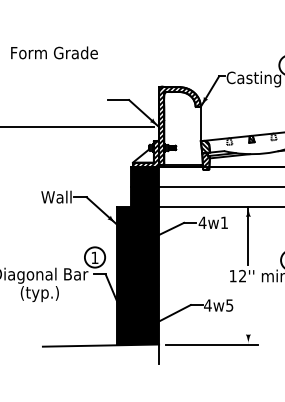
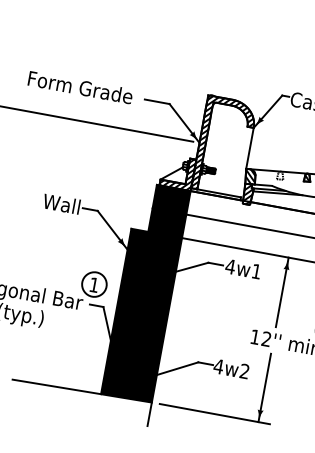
text: (54, 52) -> (80, 87), moved
text: (229, 305) -> (244, 371), 4w5 -> 4w2
line: (248, 315) -> (264, 387), added

